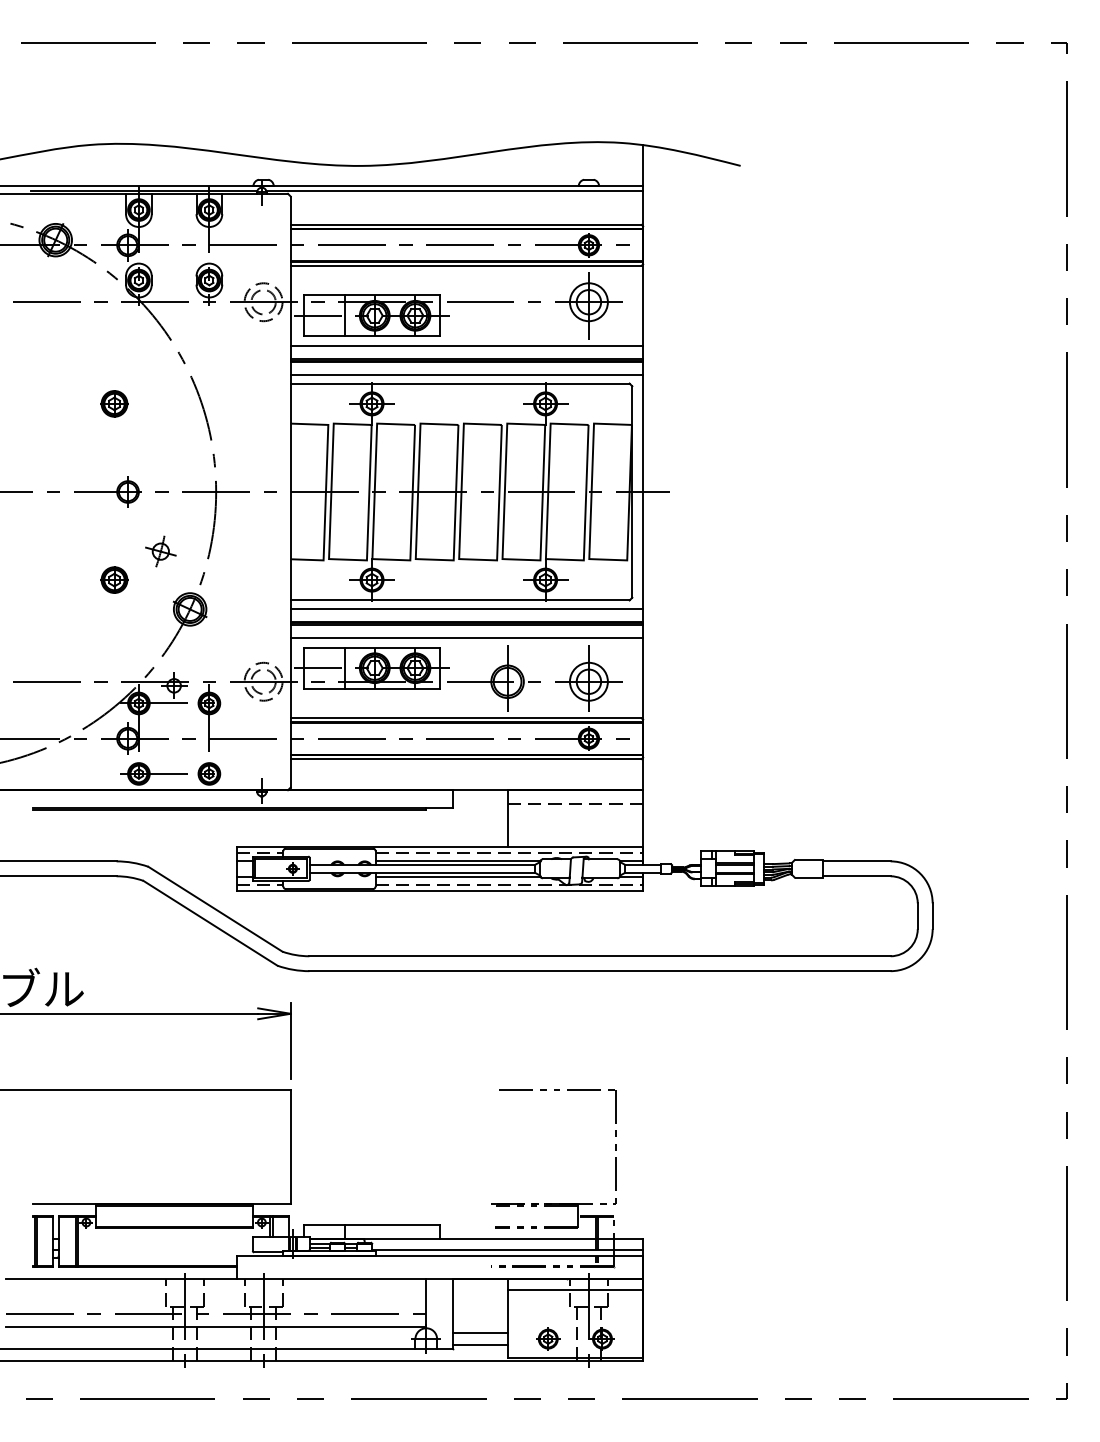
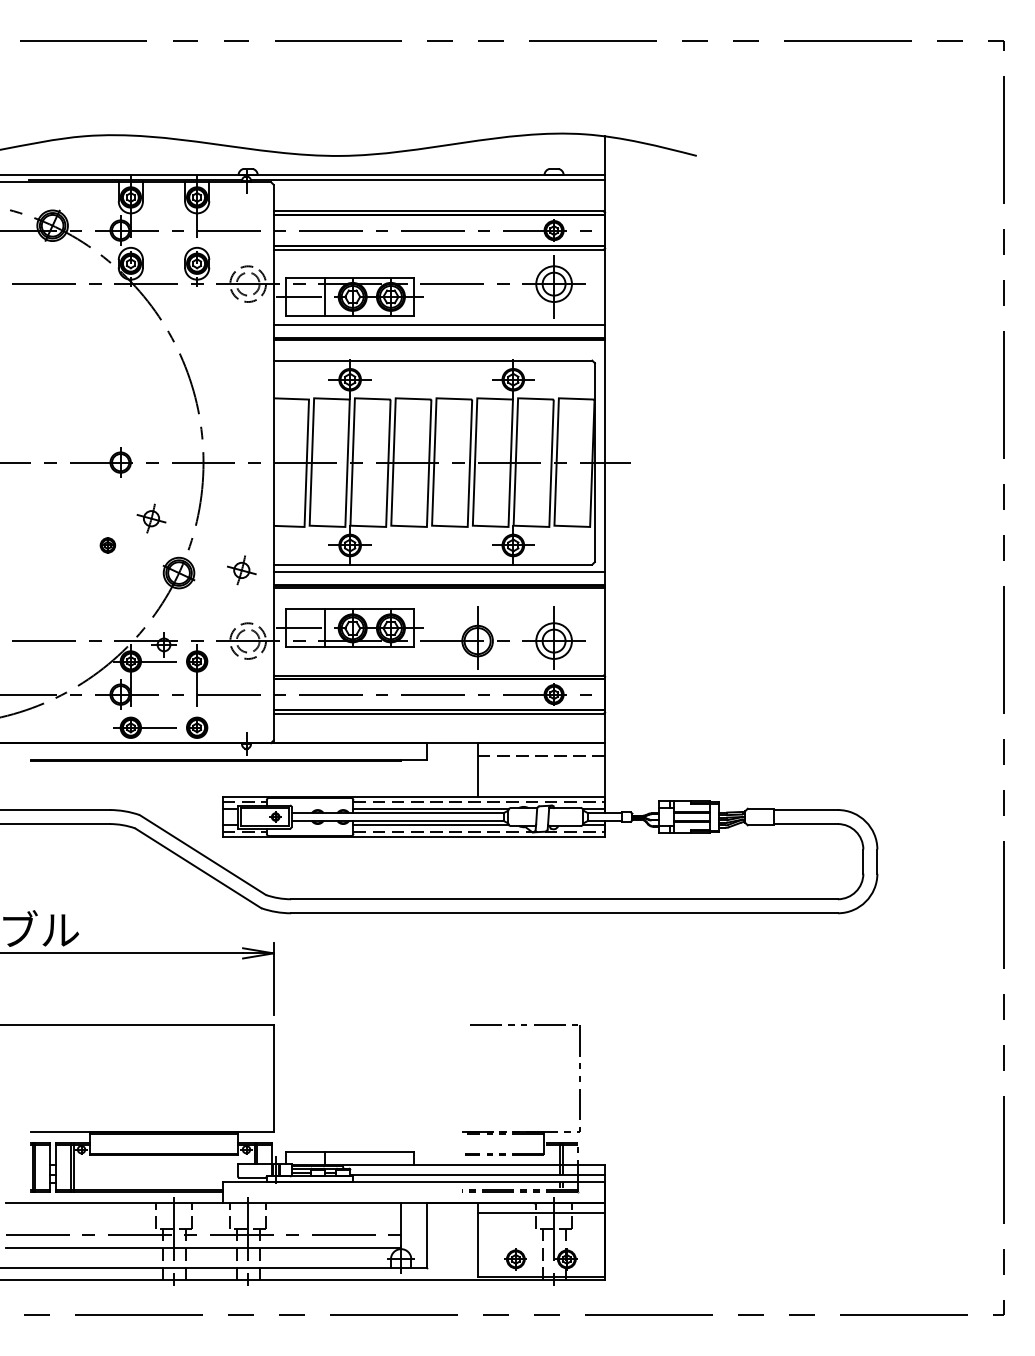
line: (466, 375) -> (438, 353), removed
part: (114, 403) -> (107, 379), removed
part: (114, 579) -> (107, 544), size x0.6
part: (256, 606) -> (241, 570), added
line: (466, 638) -> (438, 600), removed
line: (480, 1333) -> (452, 1254), removed
line: (480, 1345) -> (452, 1265), removed

